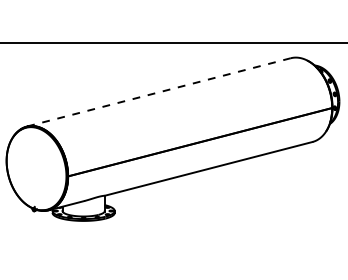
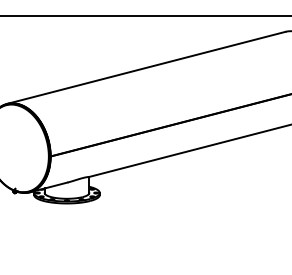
line: (158, 92) -> (145, 68), dashed -> solid

